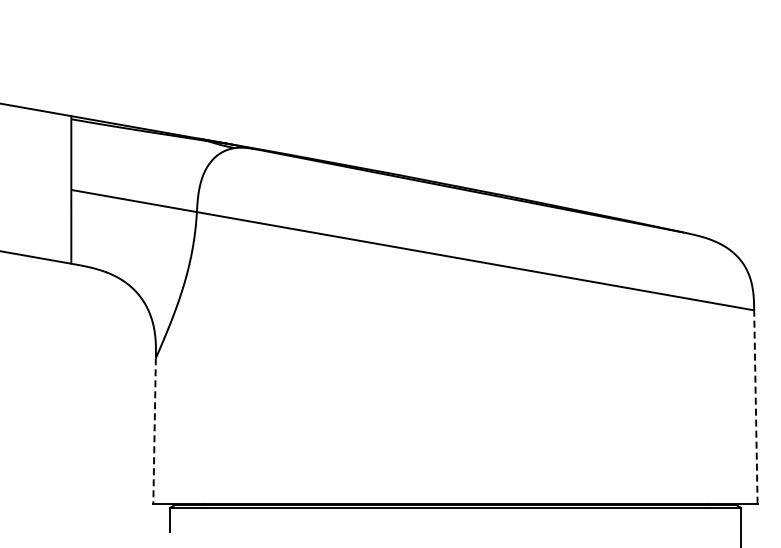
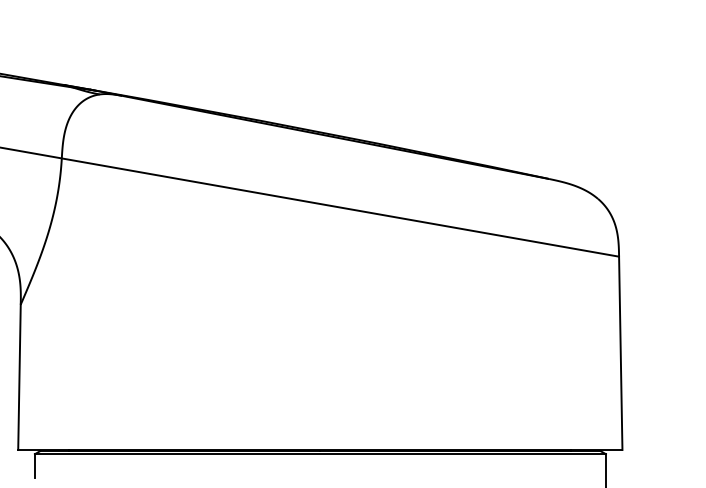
line: (755, 407) -> (620, 353), dashed -> solid
line: (154, 430) -> (19, 376), dashed -> solid

